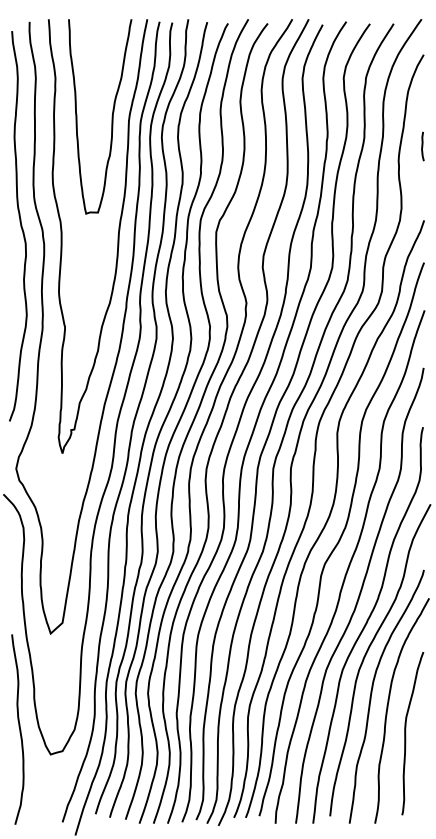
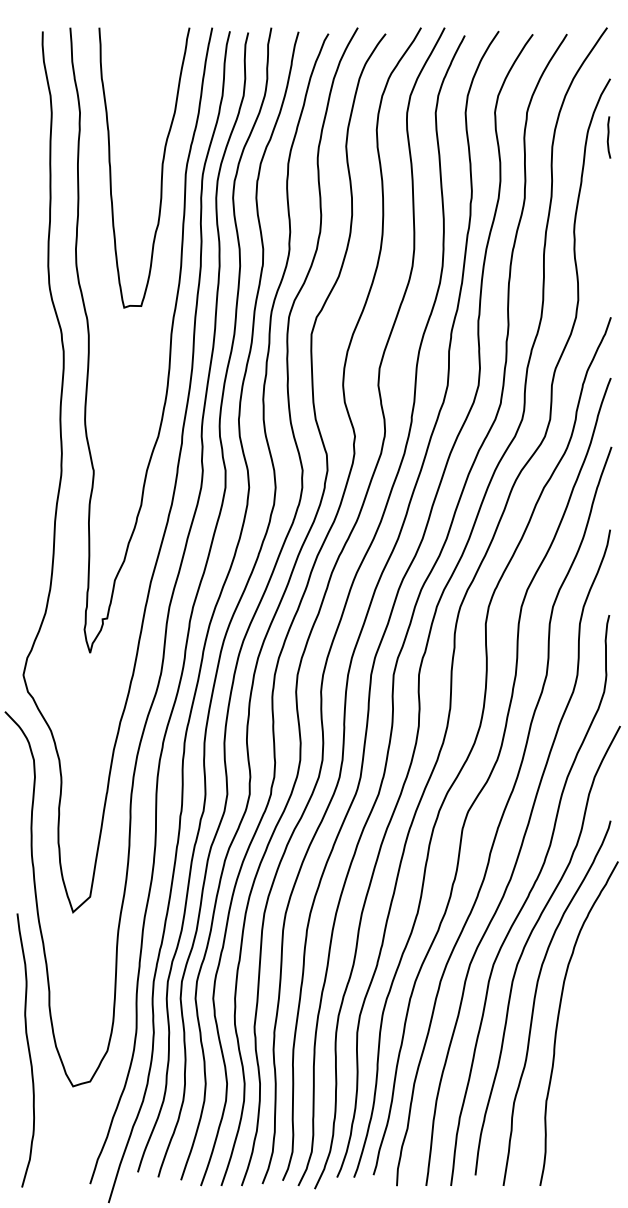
line: (422, 146) -> (608, 137), moved
curve: (20, 226) -> (29, 326), removed
curve: (406, 733) -> (585, 1056), removed

